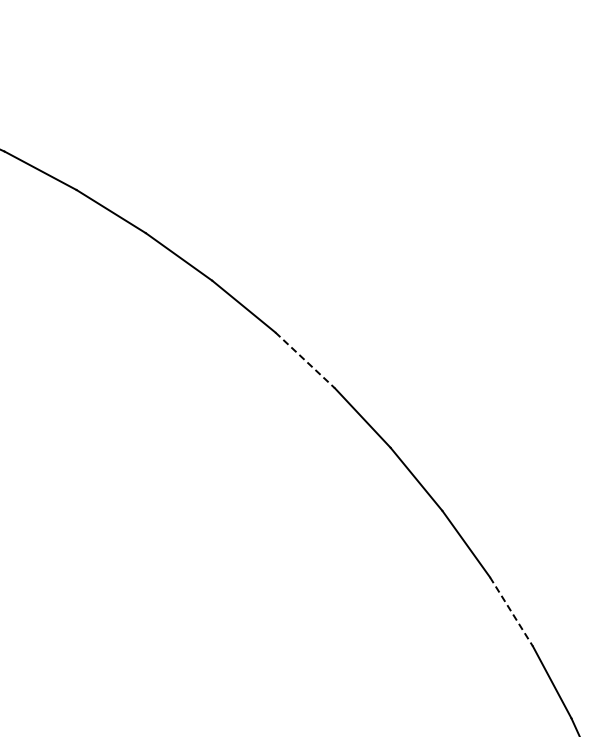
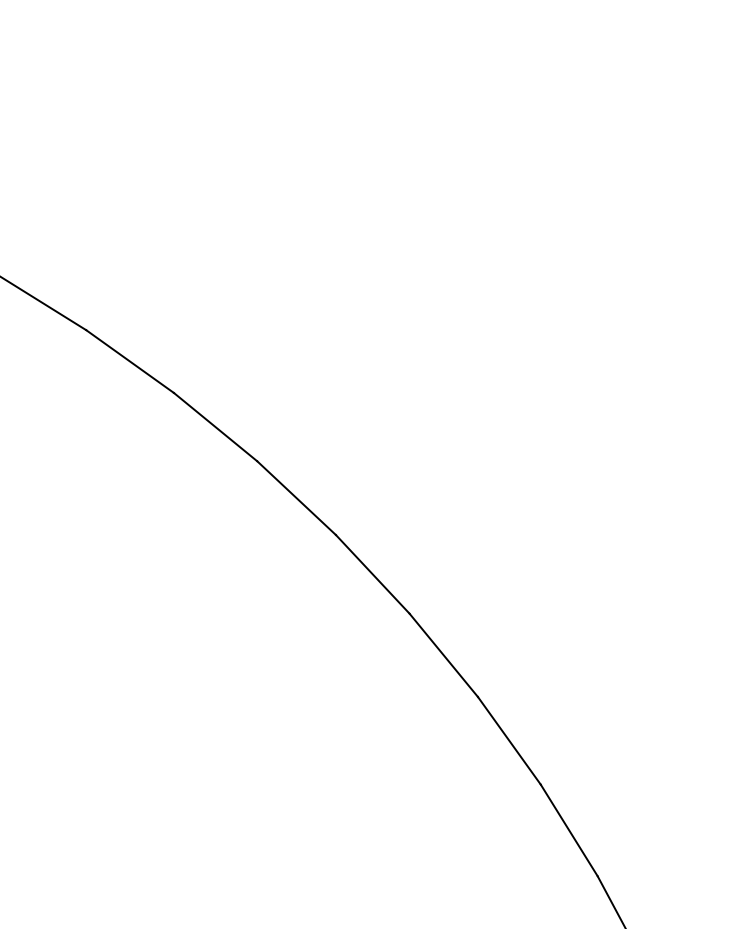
line: (305, 360) -> (297, 498), dashed -> solid
line: (511, 611) -> (569, 829), dashed -> solid

